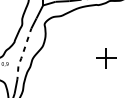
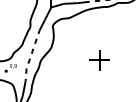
part: (106, 58) -> (99, 60), moved

